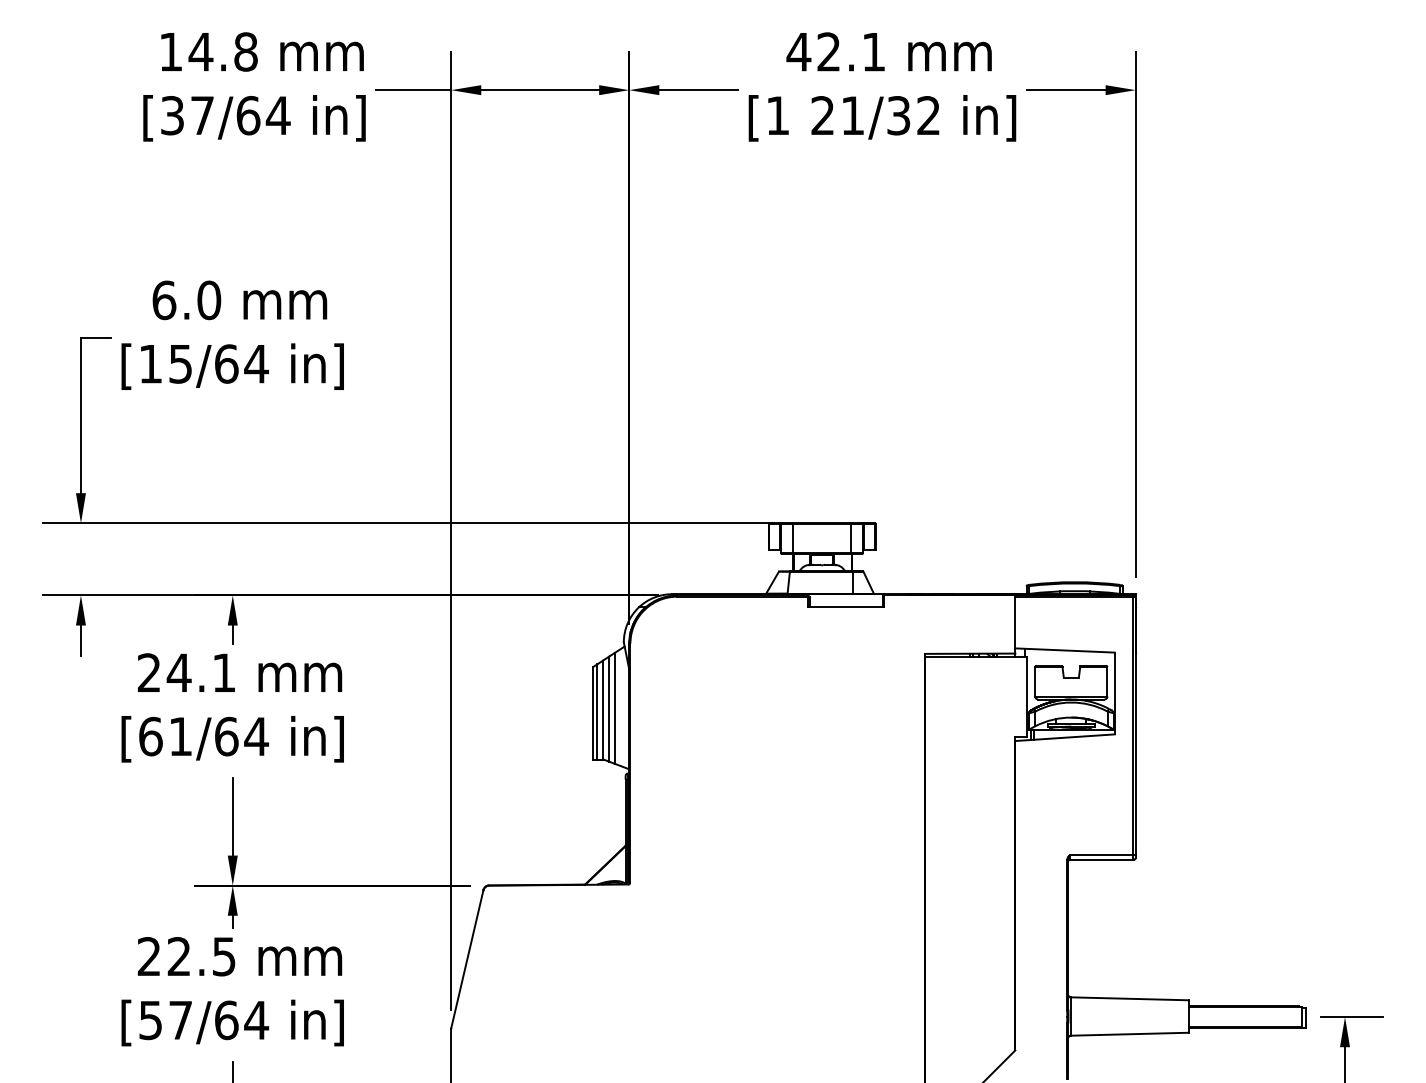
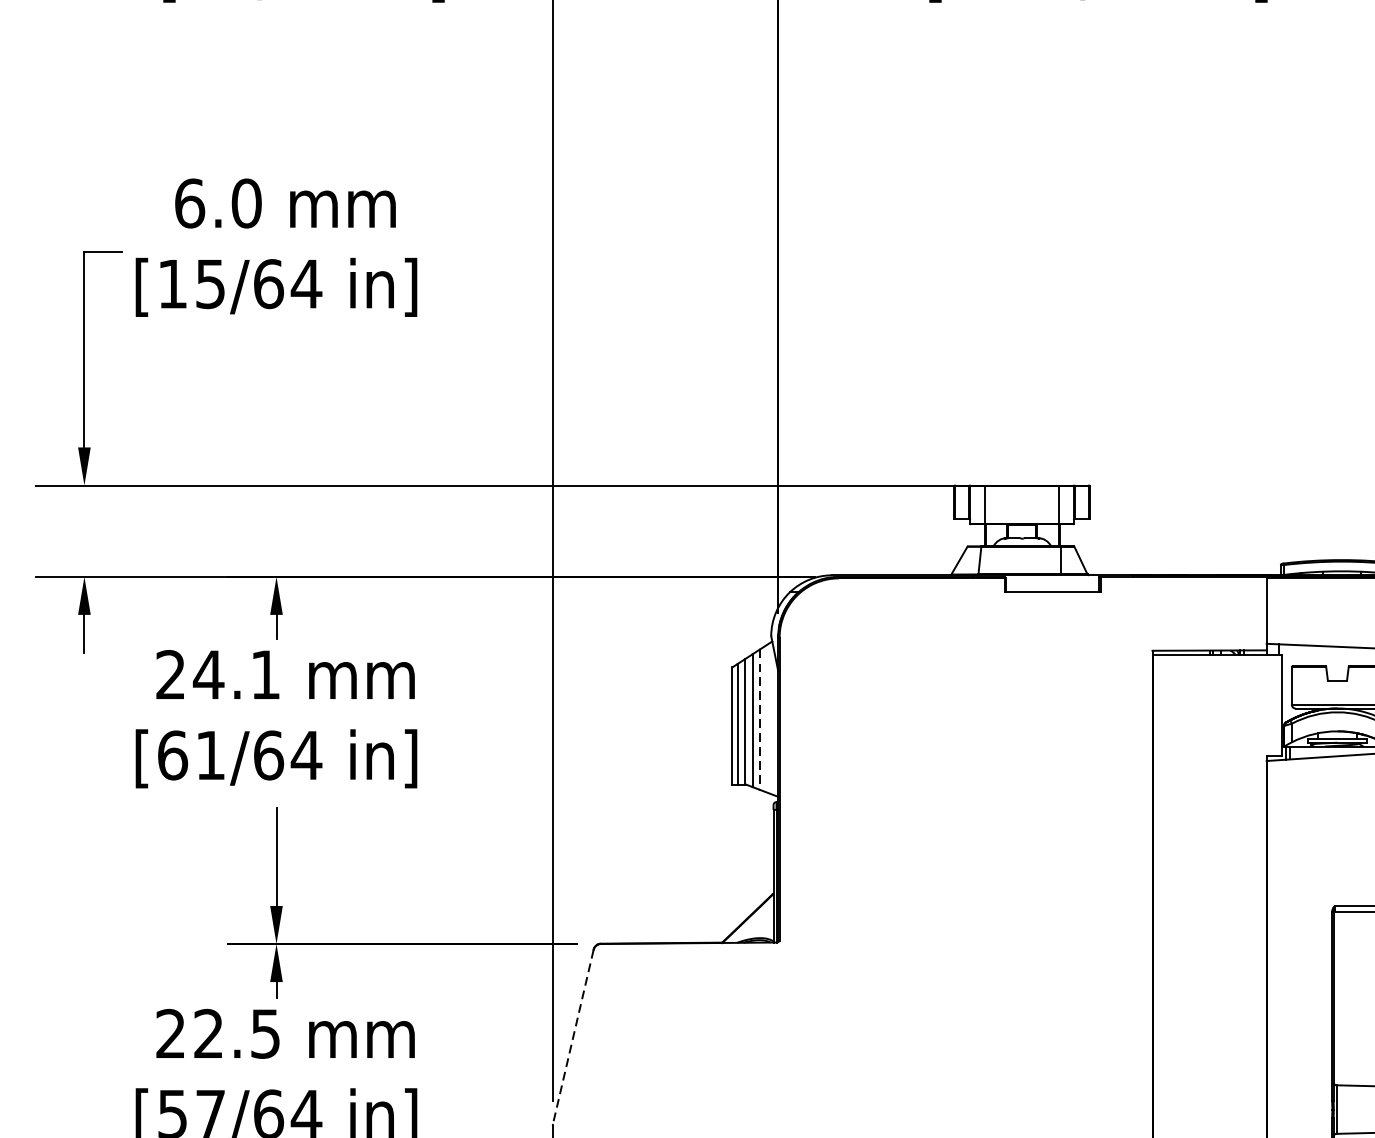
line: (614, 708) -> (759, 719), solid -> dashed
line: (467, 959) -> (573, 1037), solid -> dashed

